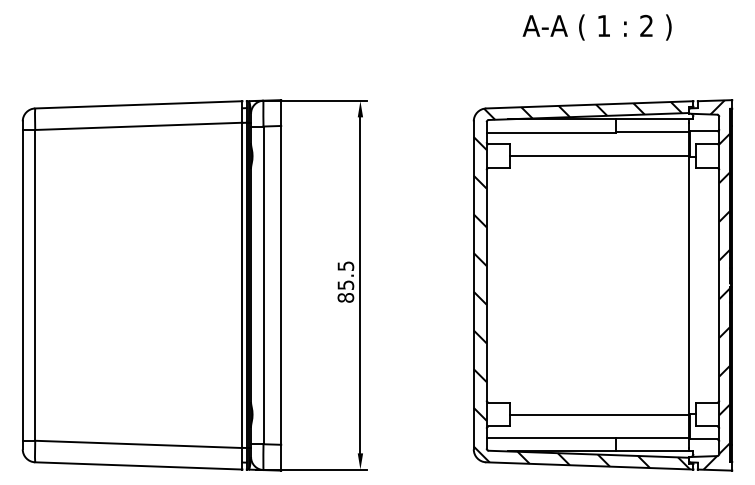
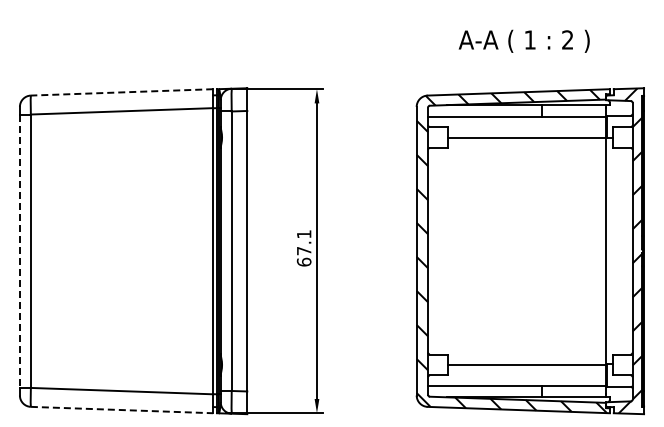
text: (596, 26) -> (523, 40), moved
line: (138, 104) -> (121, 92), solid -> dashed
text: (345, 282) -> (303, 248), 85.5 -> 67.1
line: (22, 285) -> (19, 251), solid -> dashed
line: (139, 466) -> (122, 410), solid -> dashed

